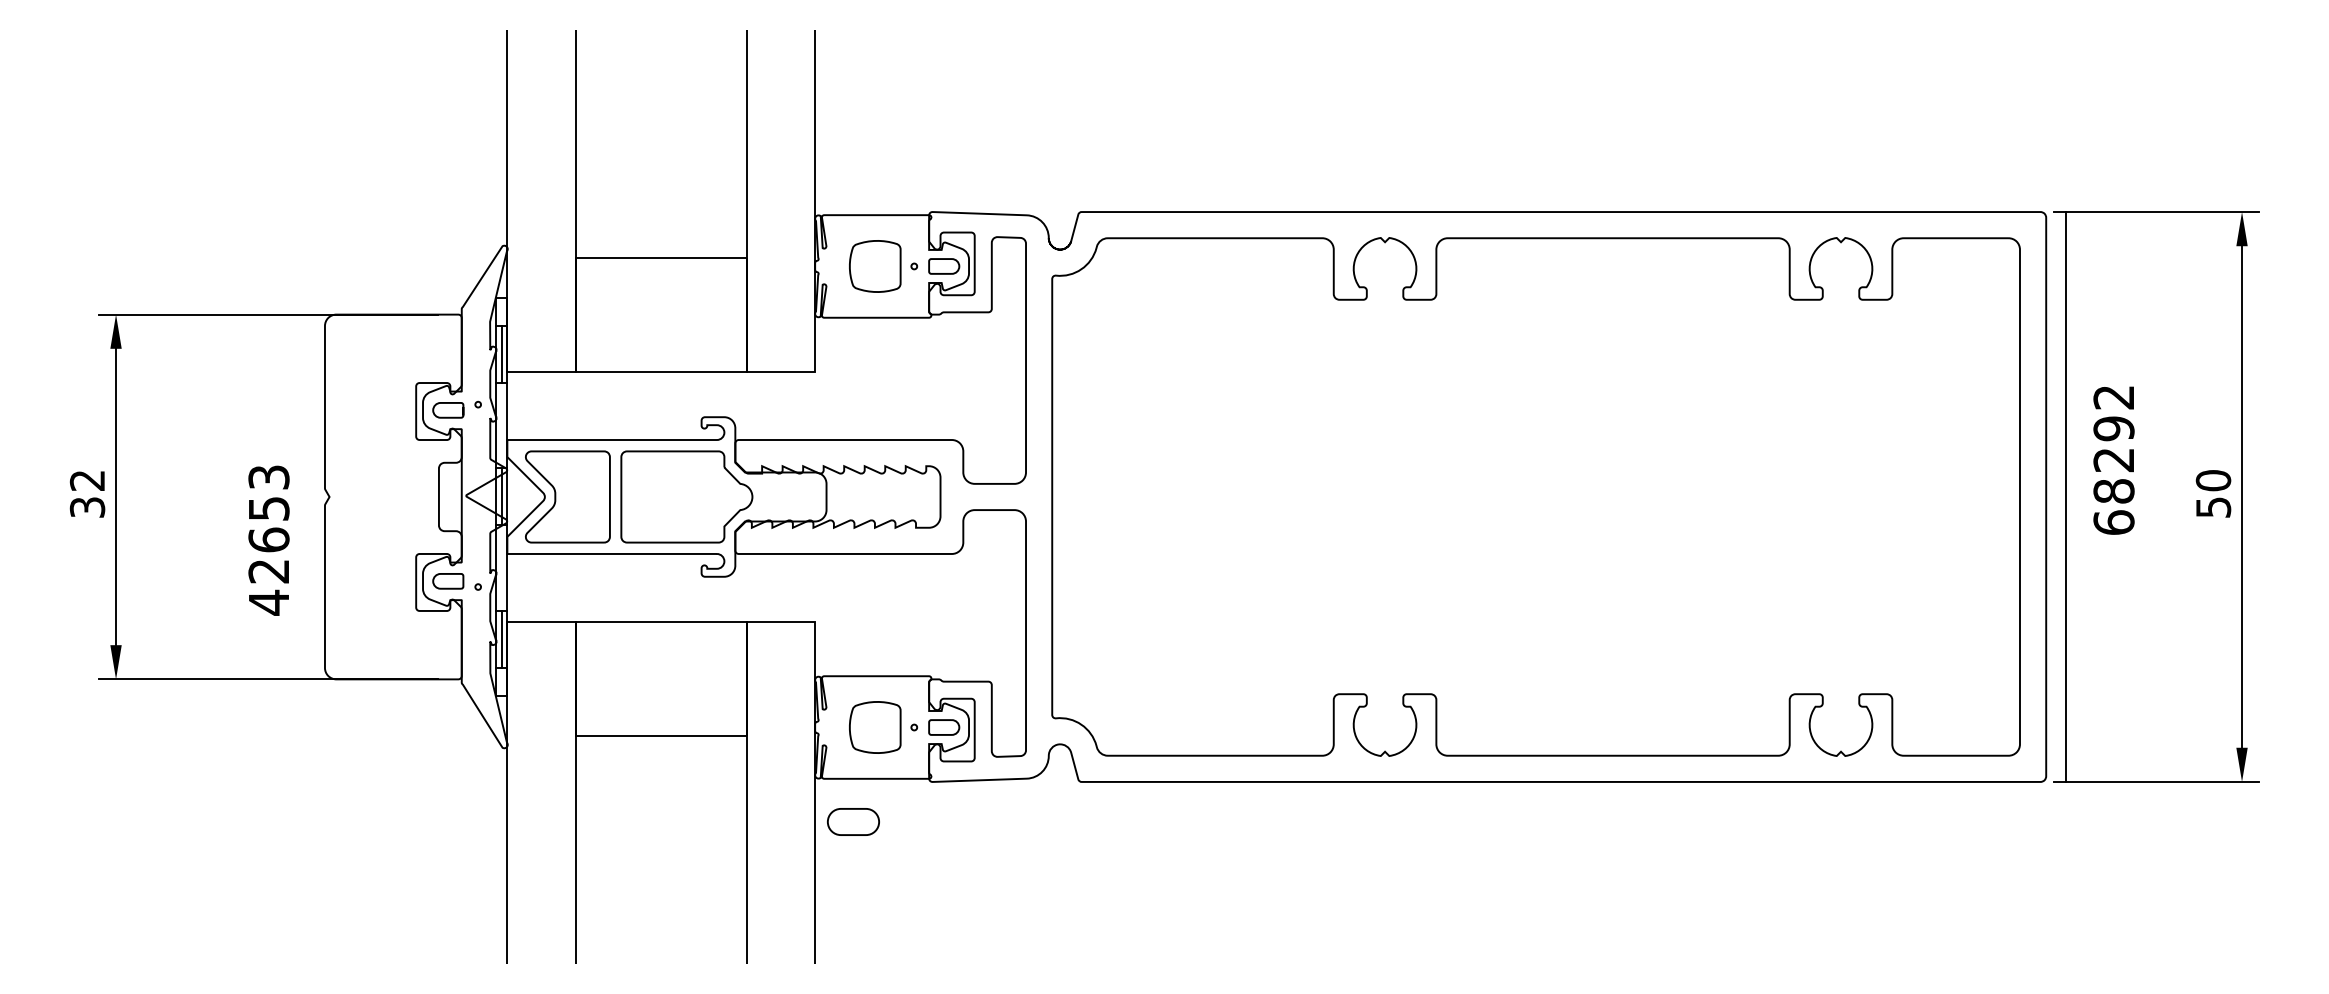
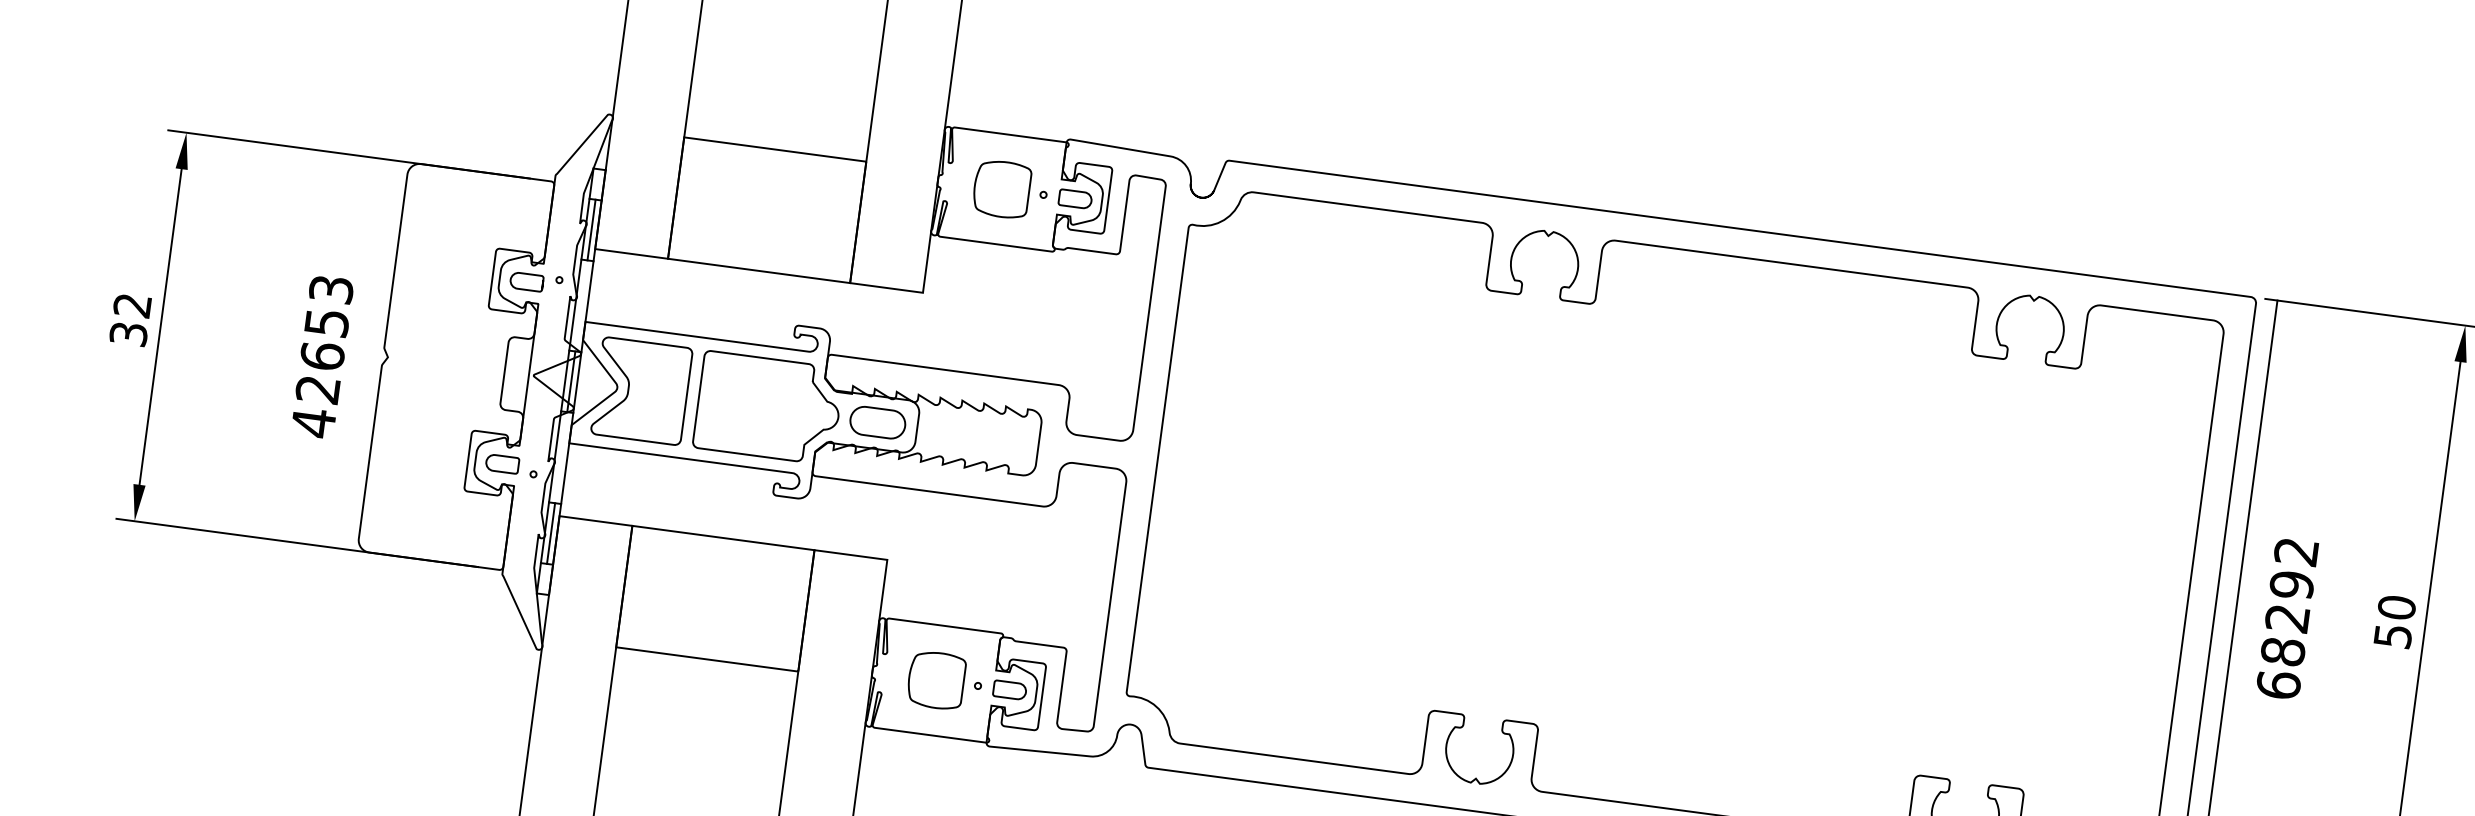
text: (2113, 460) -> (2286, 618), moved
text: (268, 540) -> (321, 356), moved
part: (853, 821) -> (877, 422), moved

